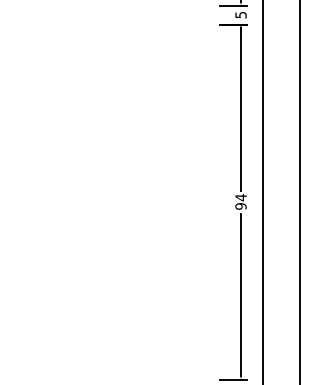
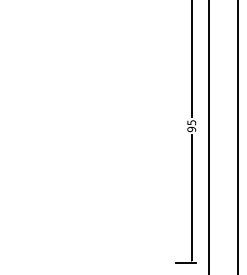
text: (240, 197) -> (191, 122), 94 -> 95

